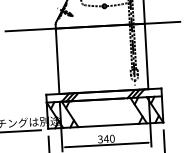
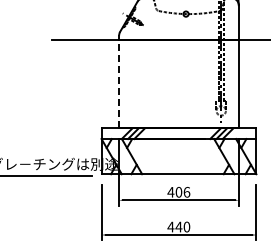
line: (57, 59) -> (119, 81), solid -> dashed
text: (106, 138) -> (178, 191), 340 -> 406

